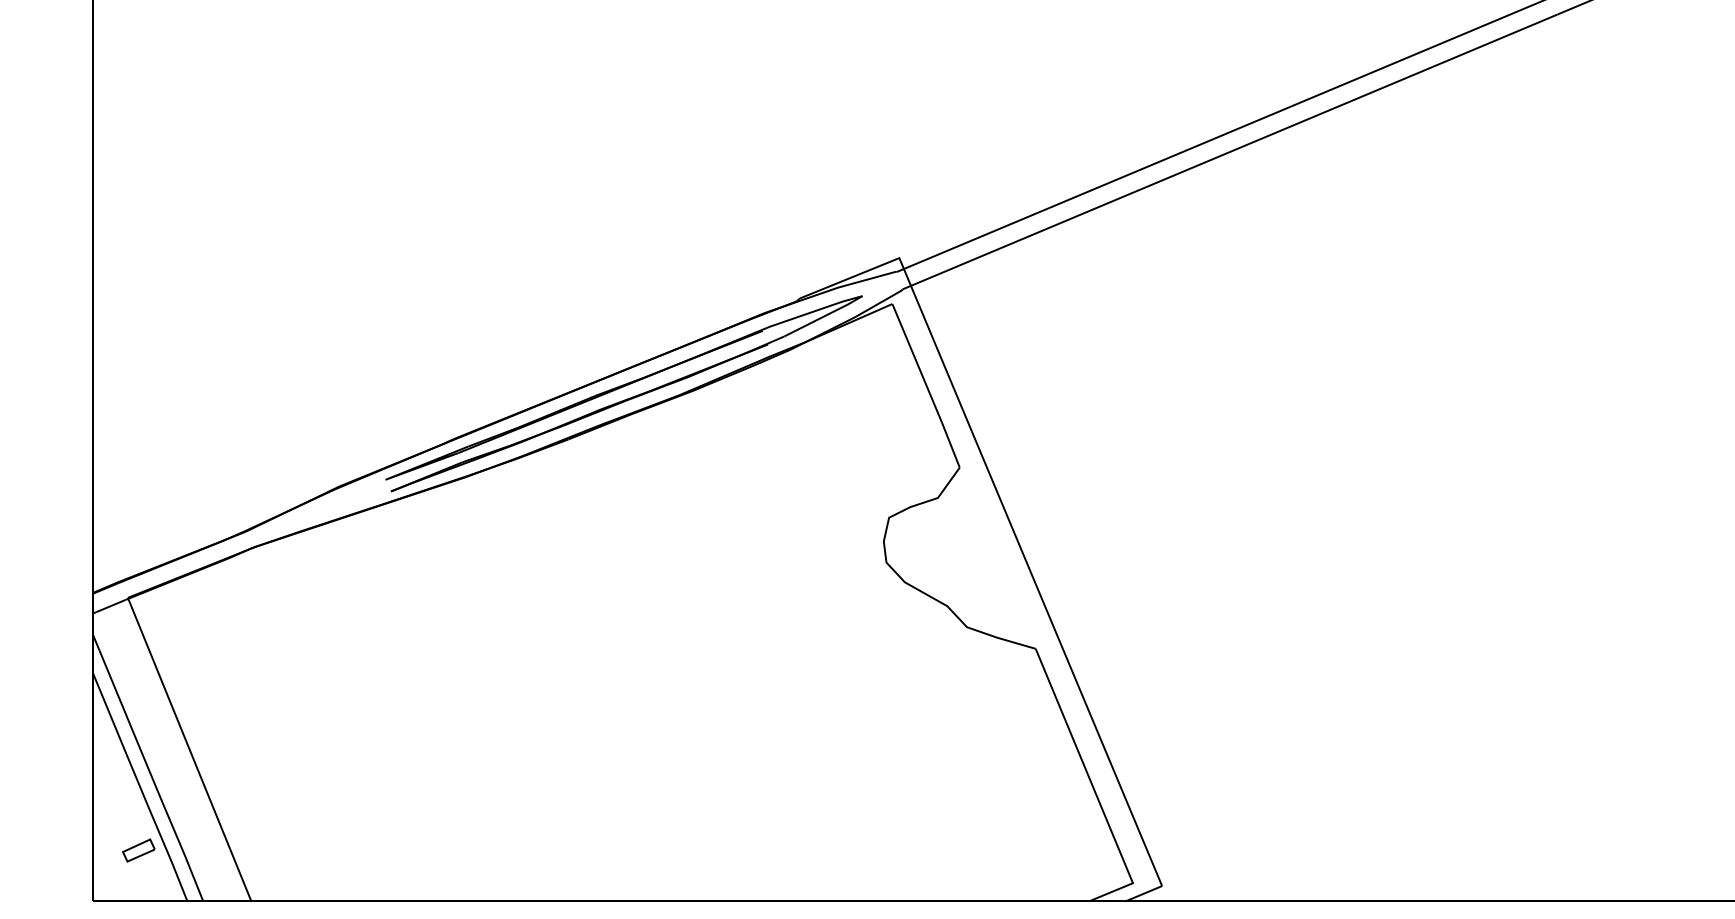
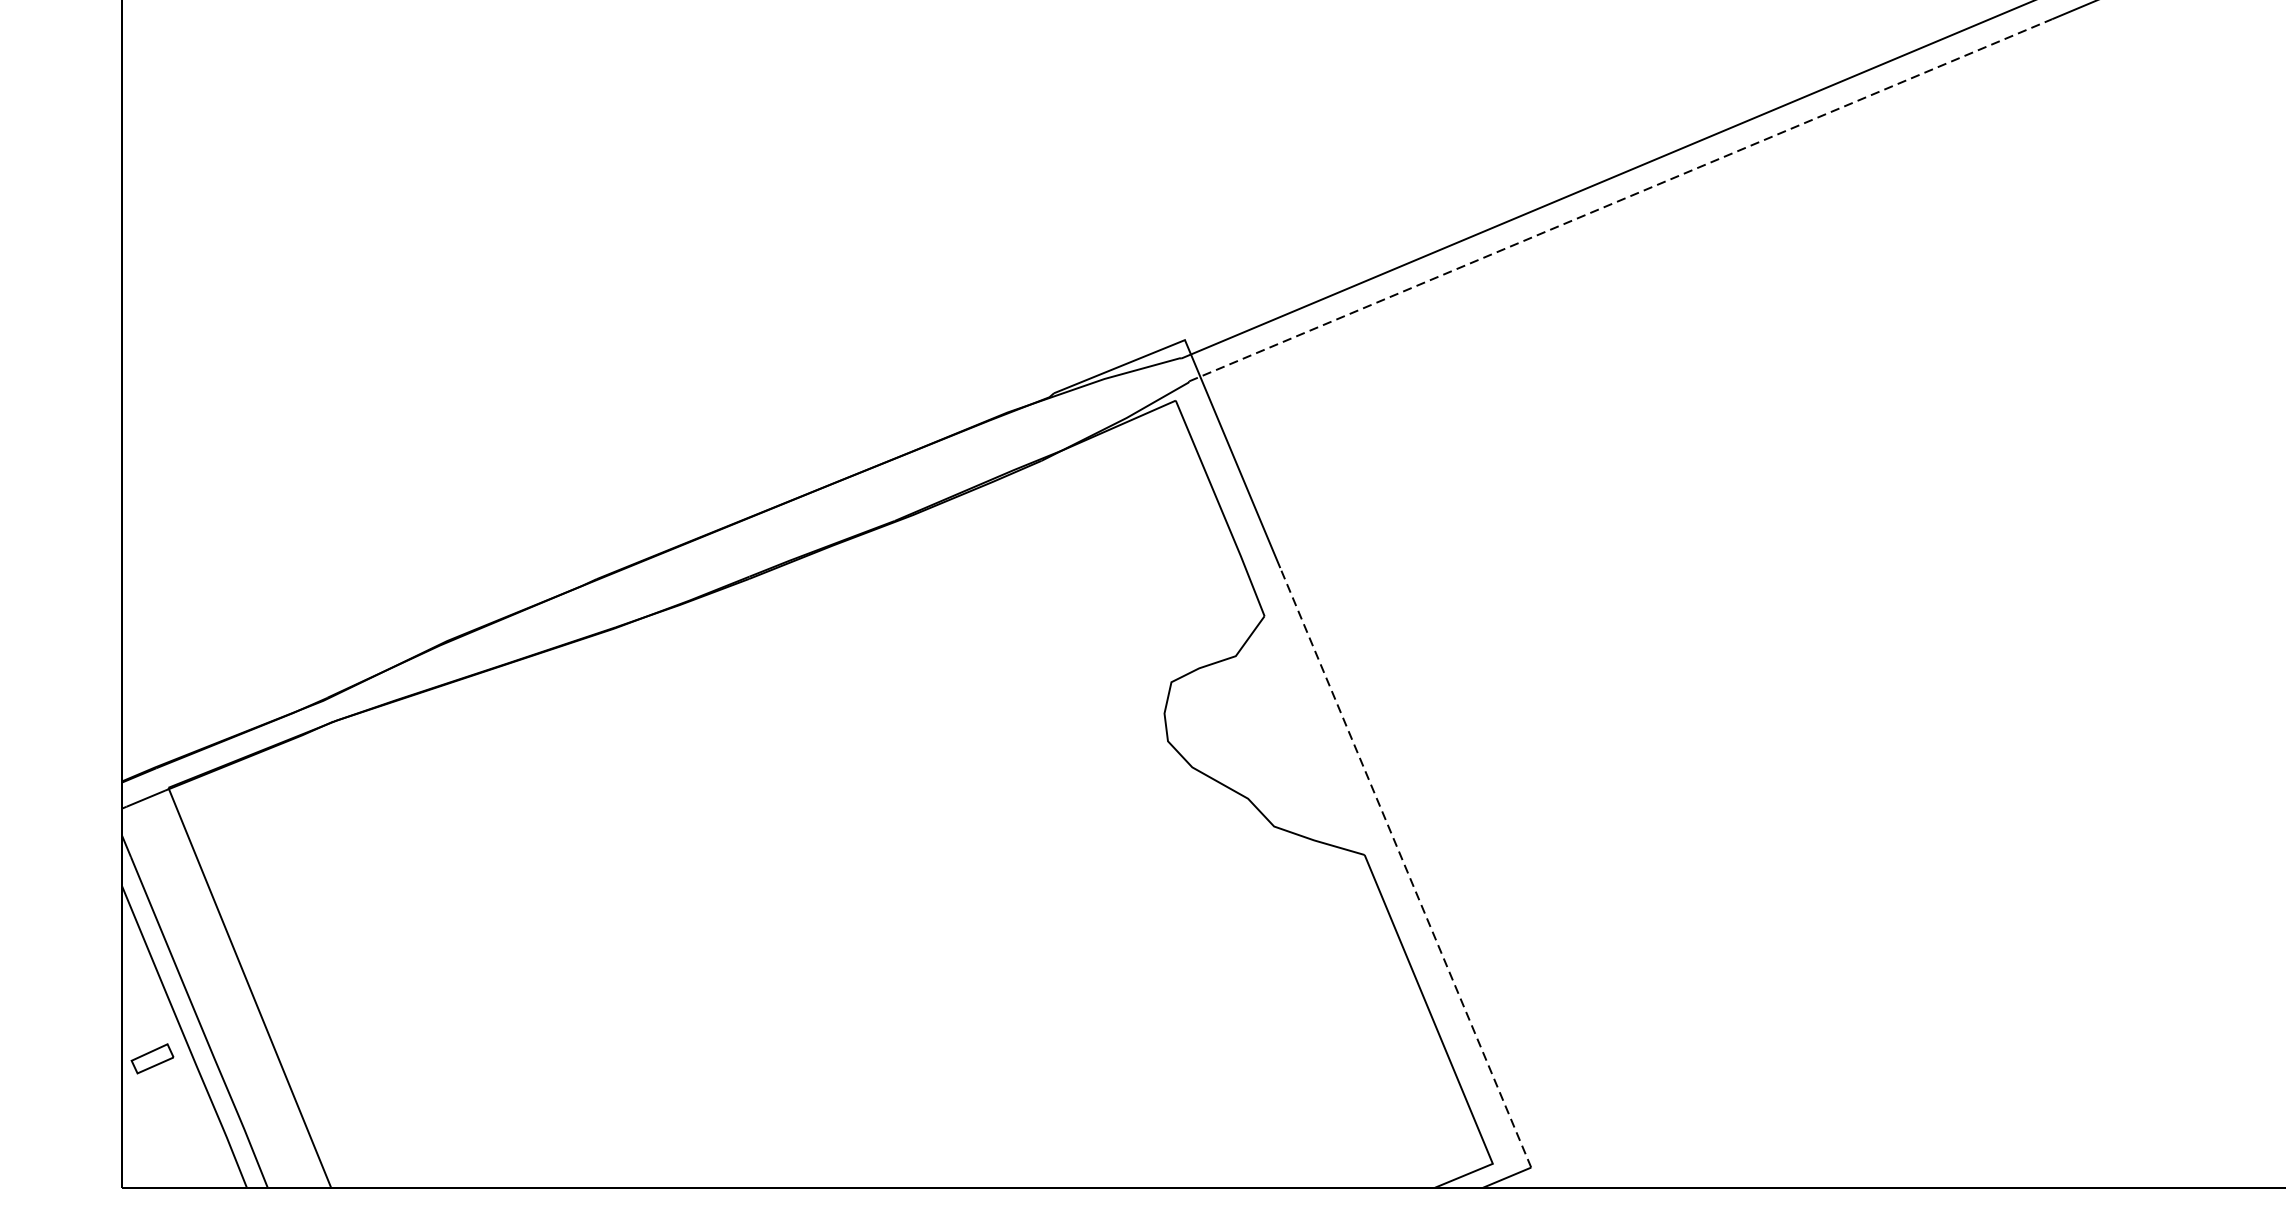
line: (1229, 152) -> (1620, 200), solid -> dashed
part: (623, 393) -> (821, 518), removed
line: (1066, 658) -> (1405, 867), solid -> dashed
part: (138, 850) -> (152, 1058), moved

